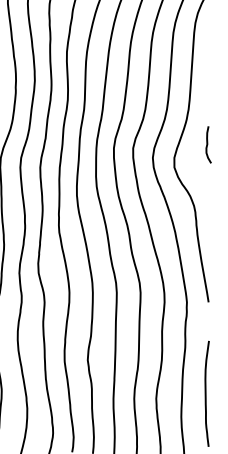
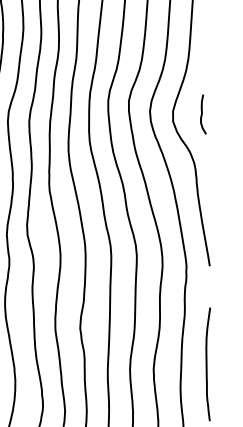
curve: (208, 144) -> (203, 114), moved

